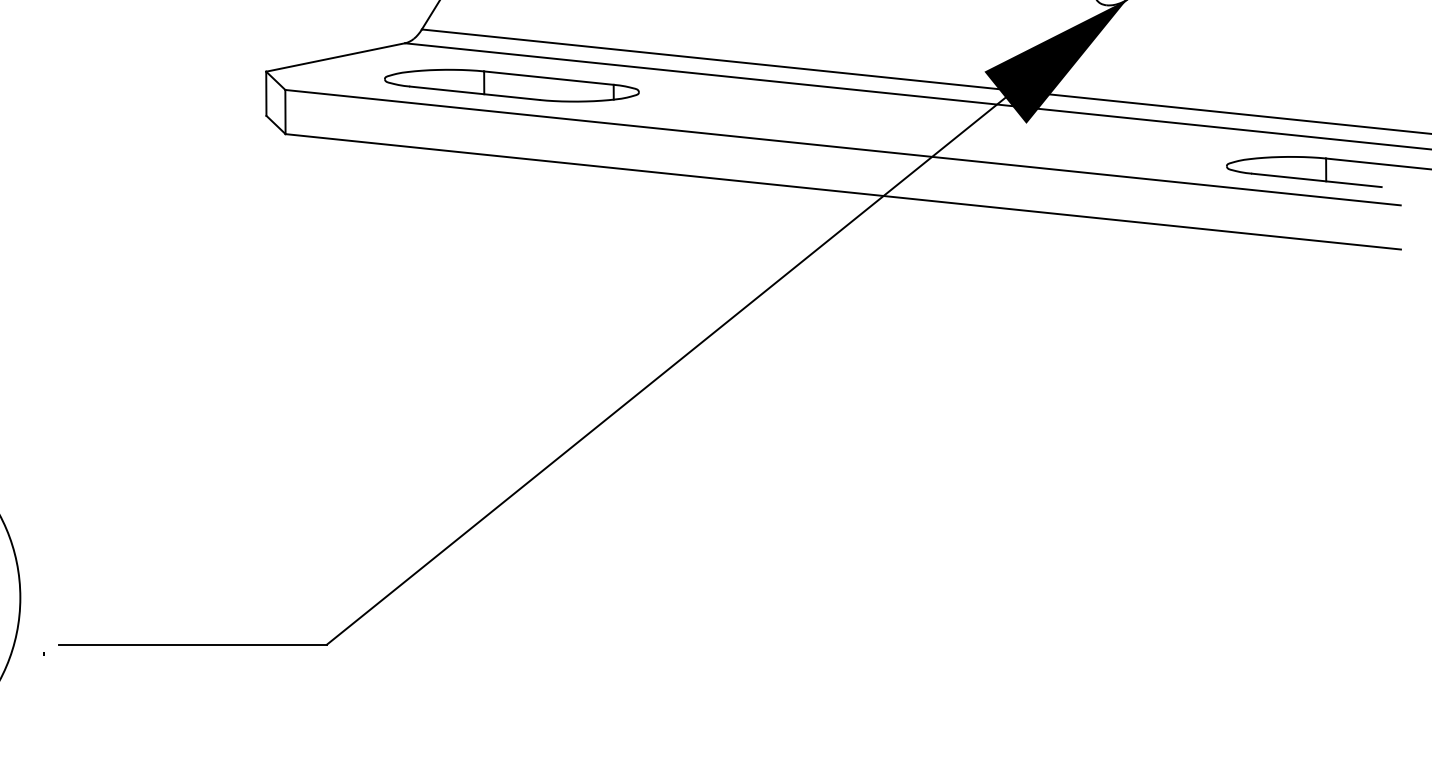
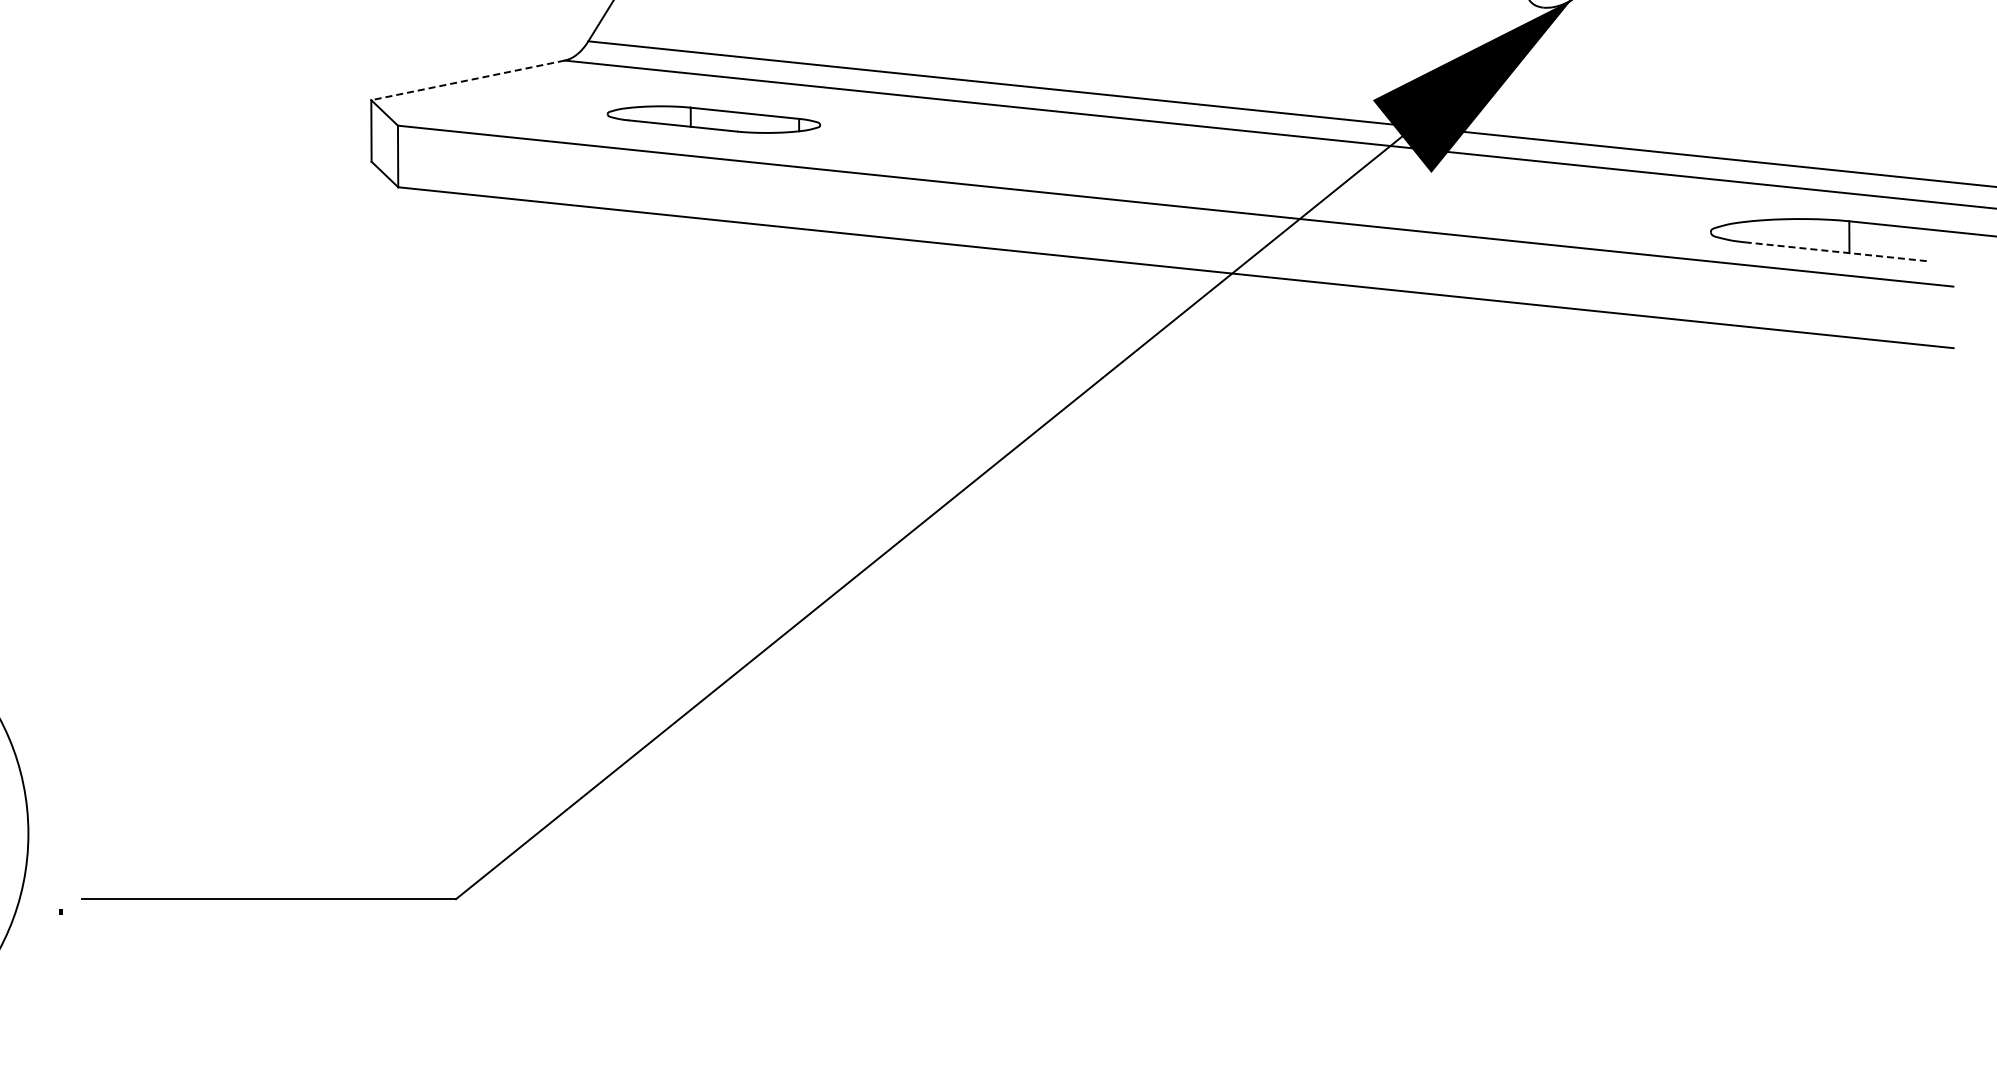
line: (335, 57) -> (468, 80), solid -> dashed
part: (511, 85) -> (713, 119), size x0.6
line: (1316, 180) -> (1836, 251), solid -> dashed

